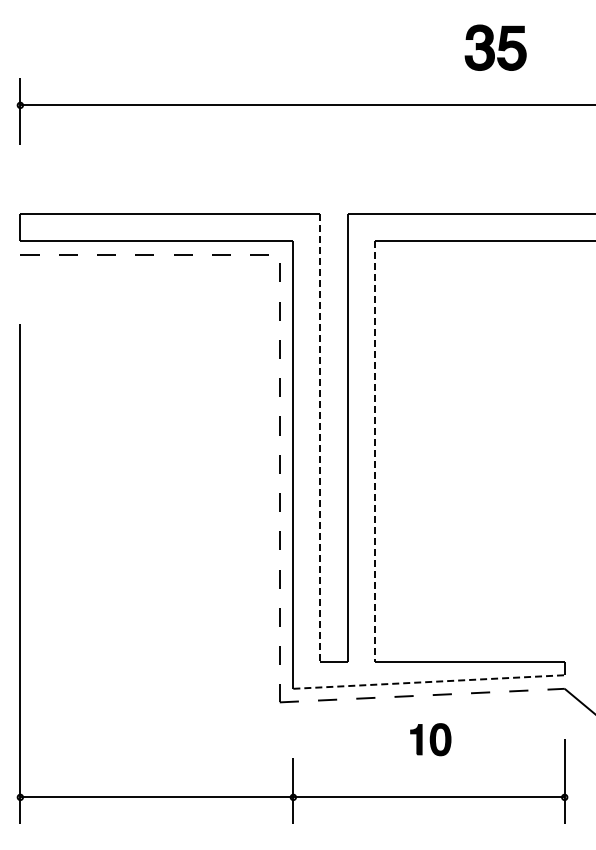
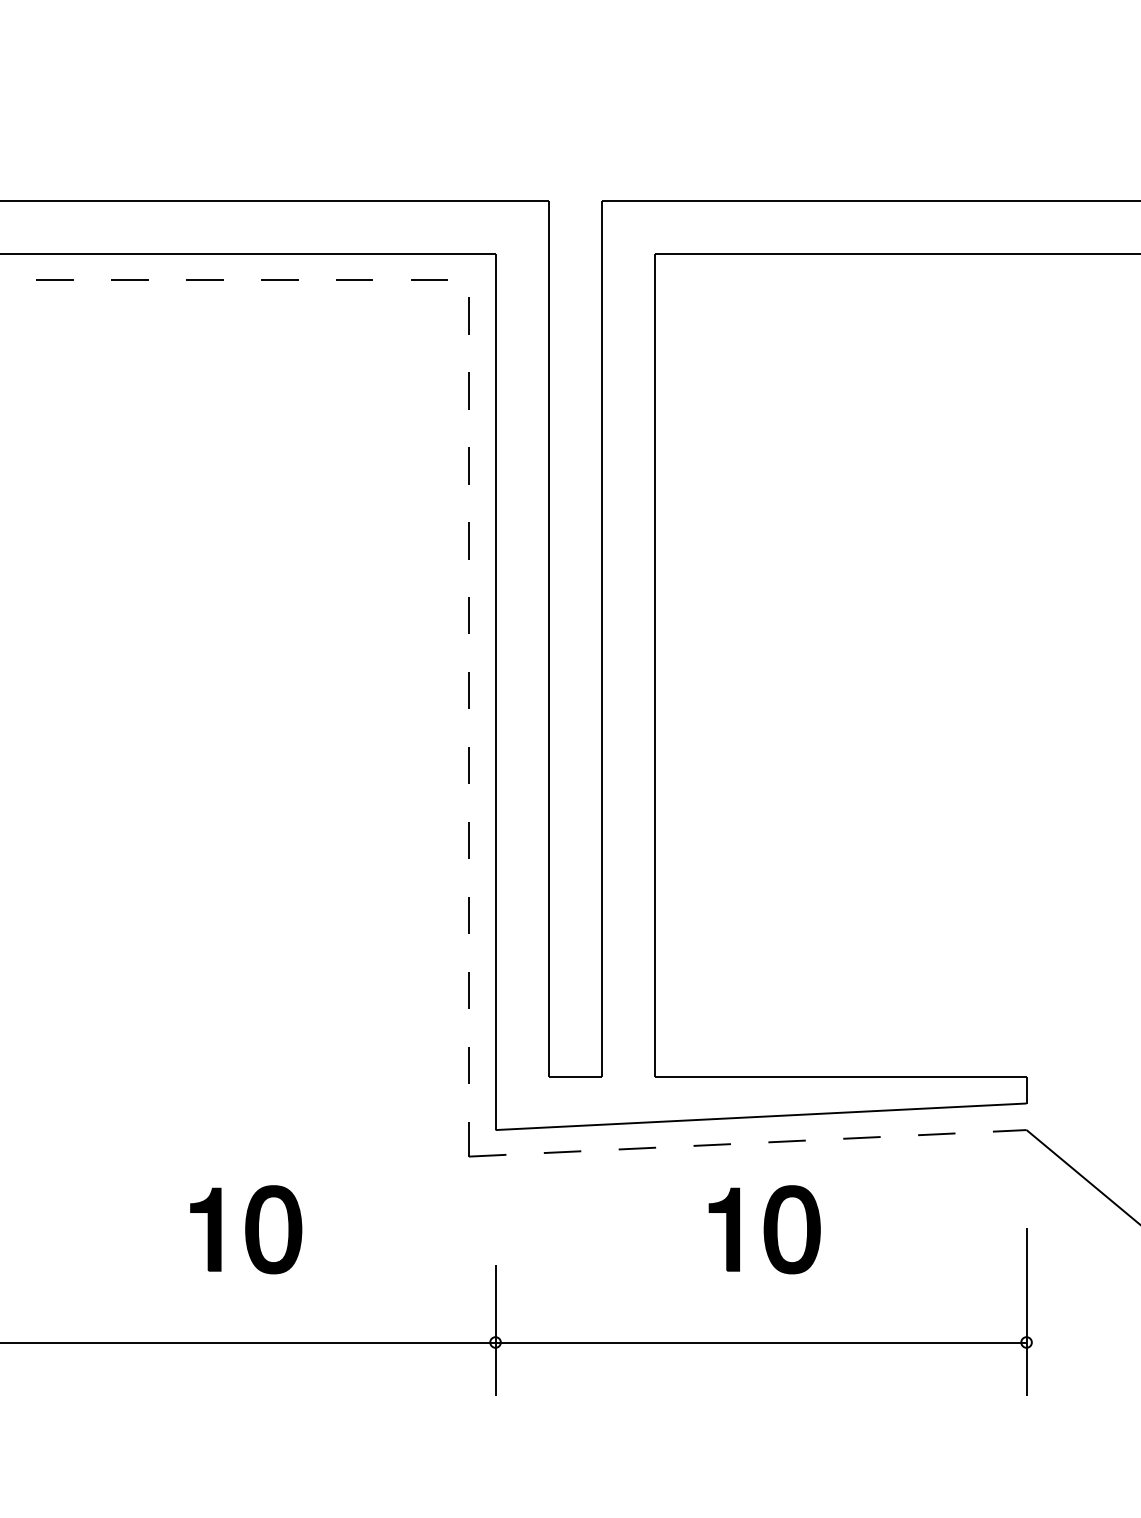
line: (320, 437) -> (548, 638), dashed -> solid
line: (374, 451) -> (654, 665), dashed -> solid
line: (429, 682) -> (761, 1117), dashed -> solid
part: (165, 739) -> (245, 1229), added
part: (430, 739) -> (763, 1229), size x1.43

